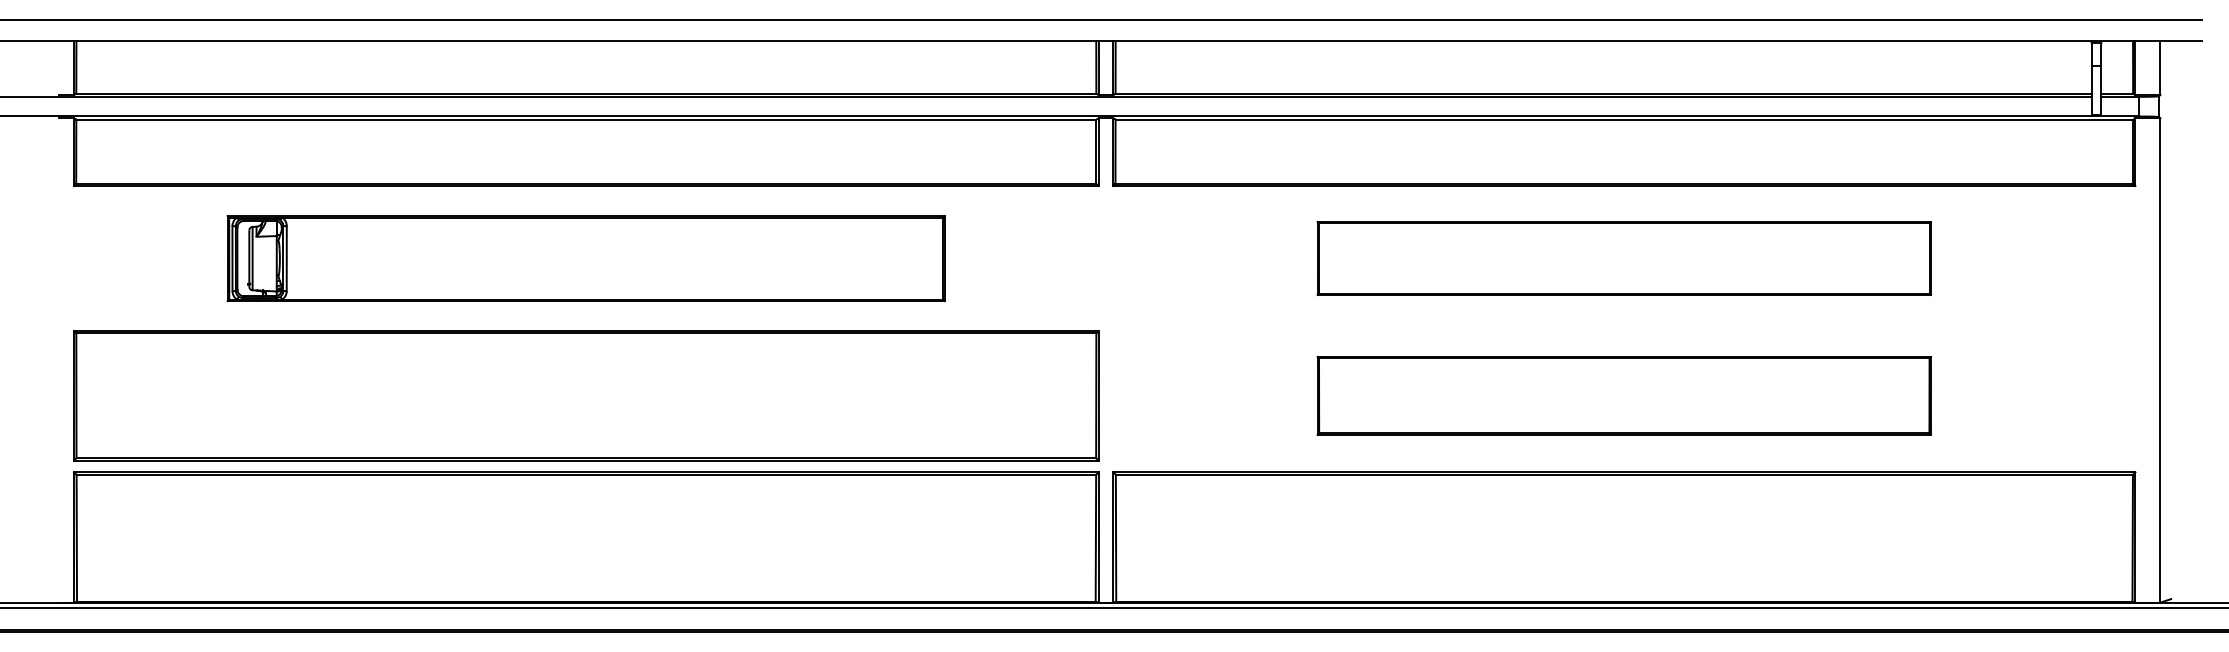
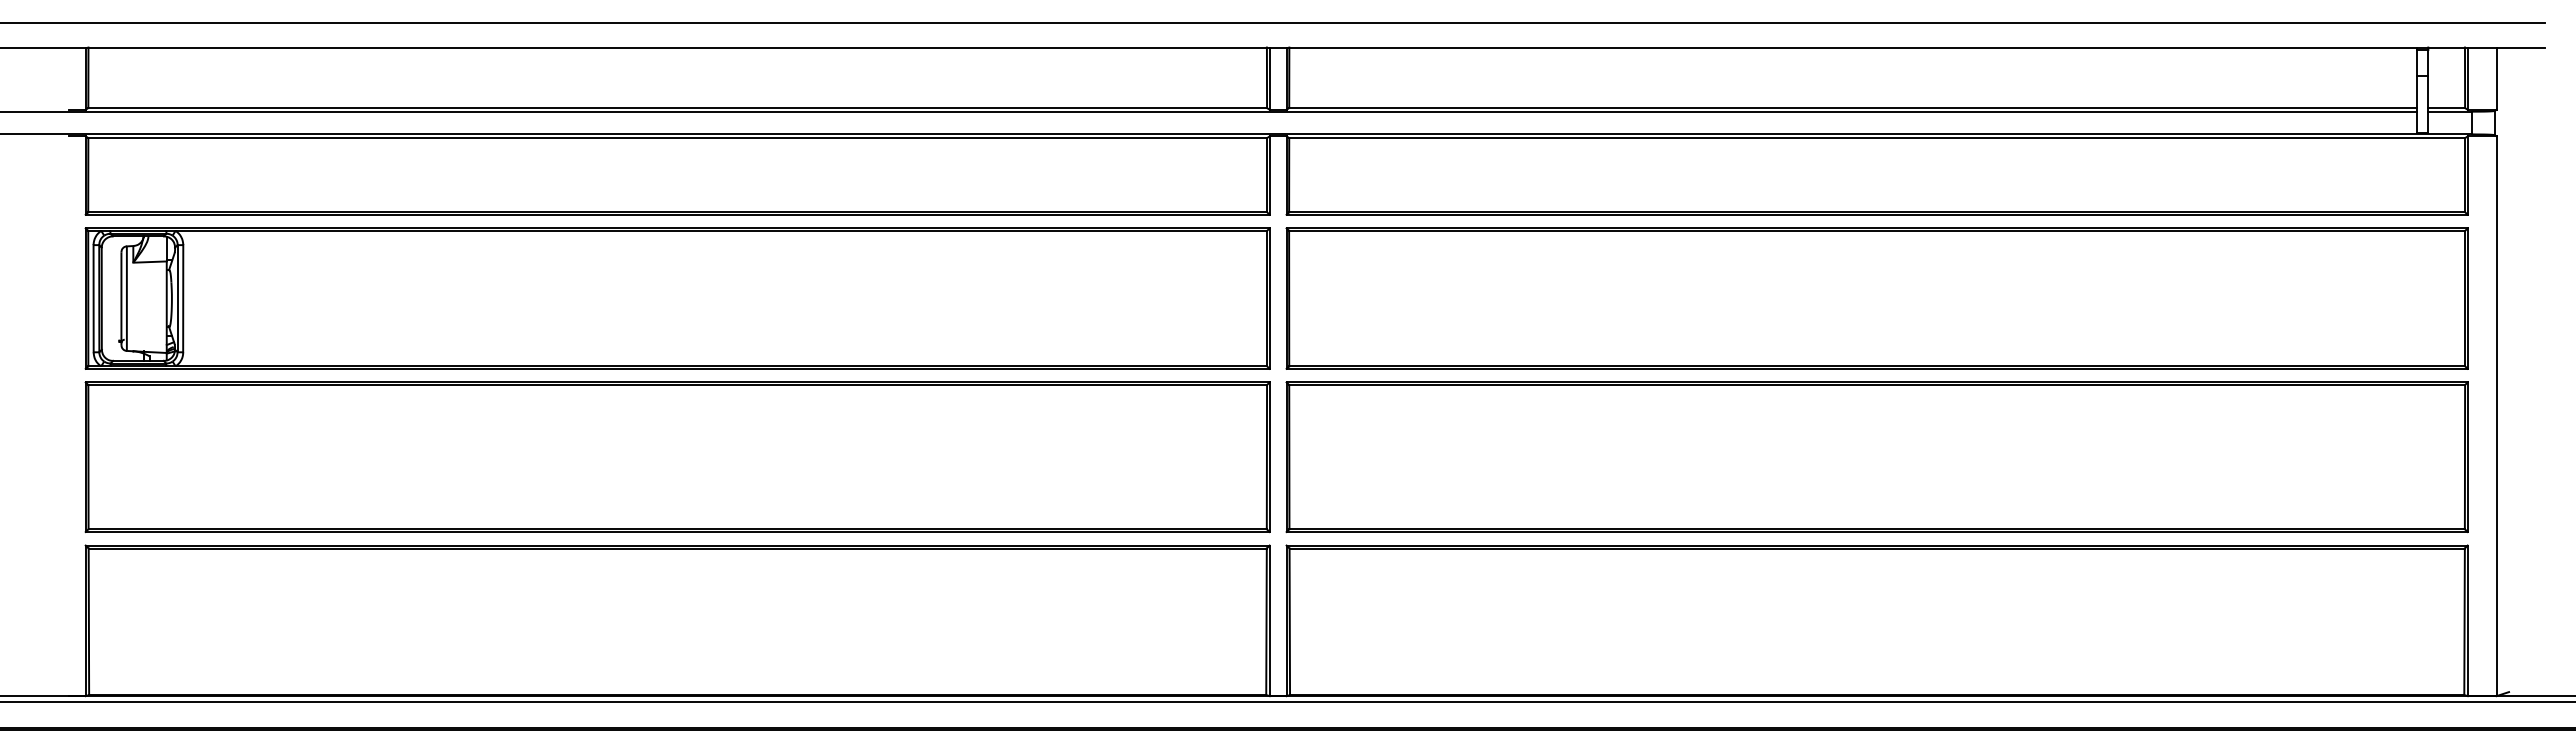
part: (586, 258) -> (677, 298), size x1.43
part: (1623, 258) -> (1876, 298), size x1.67
part: (1623, 396) -> (1876, 457), size x1.67

